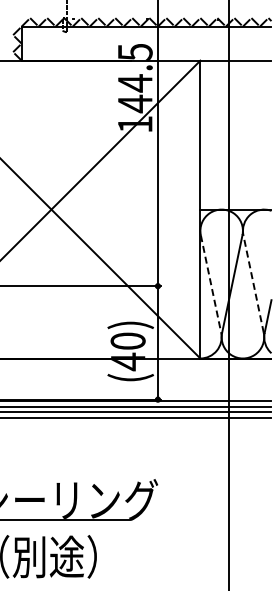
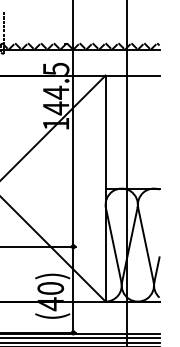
line: (211, 284) -> (114, 245), dashed -> solid
line: (253, 284) -> (145, 245), dashed -> solid

